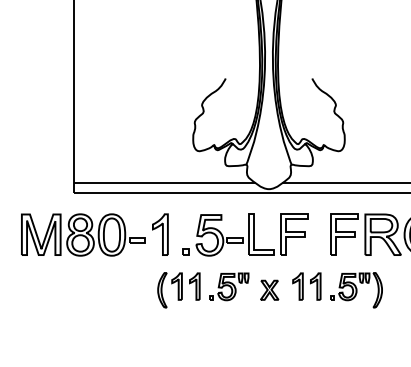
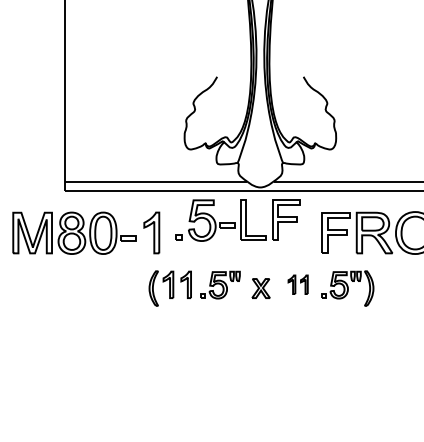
part: (245, 235) -> (237, 220), moved
part: (306, 286) -> (297, 284), size x0.7

